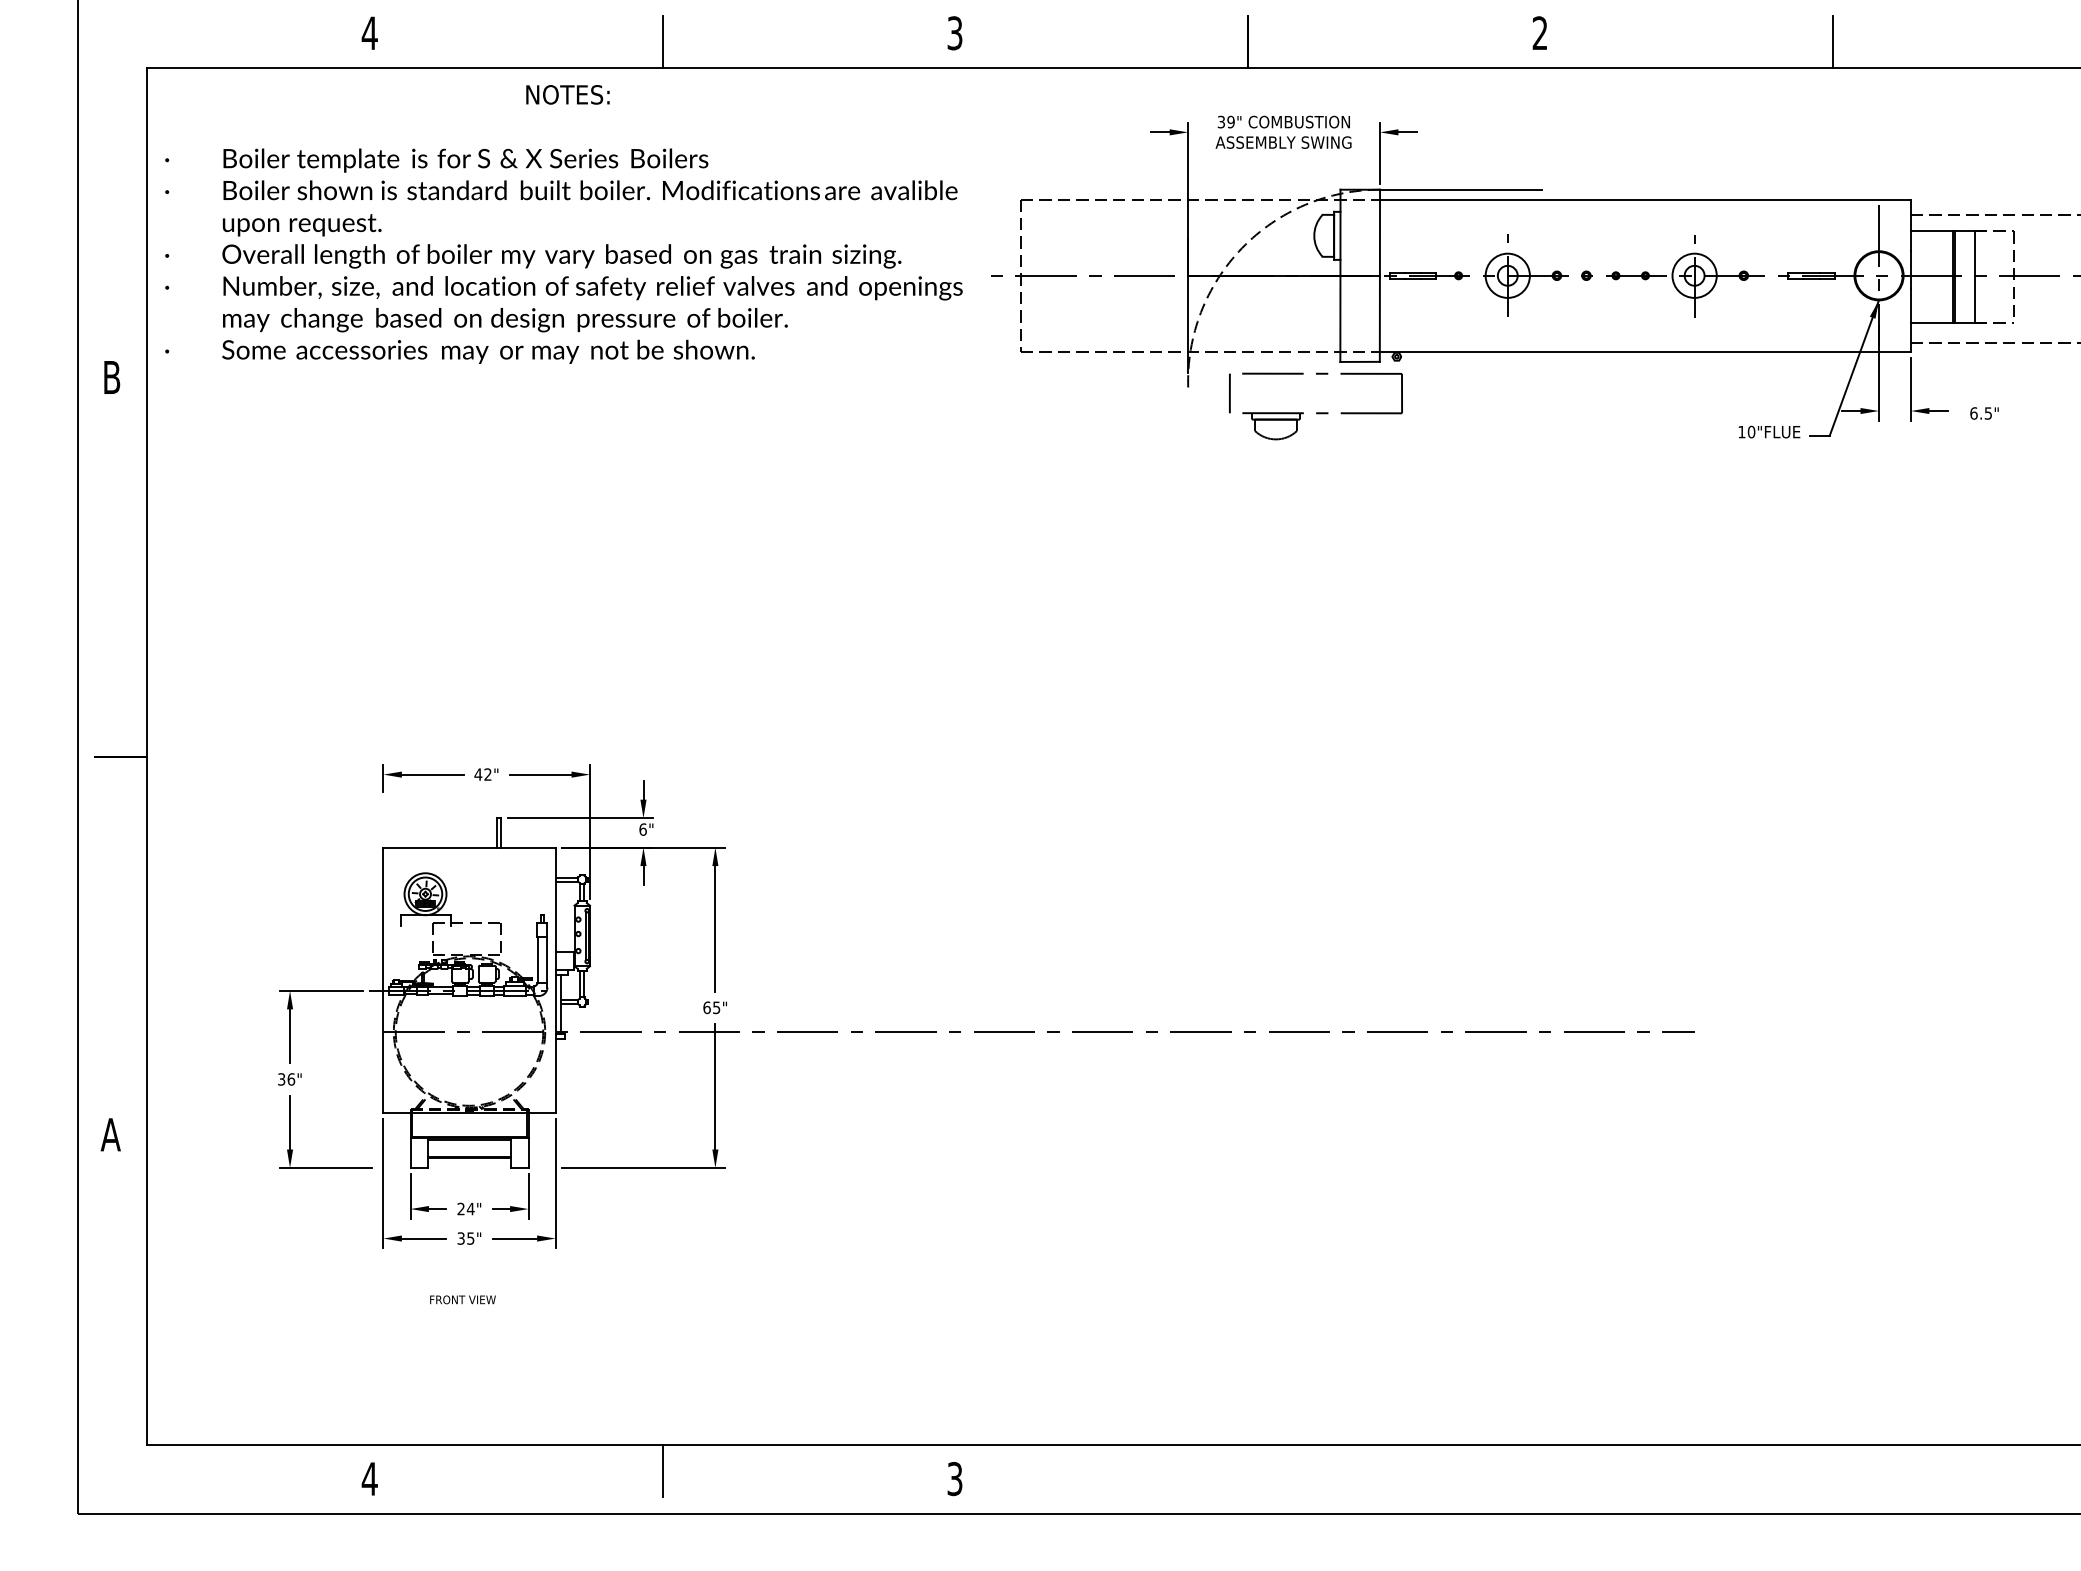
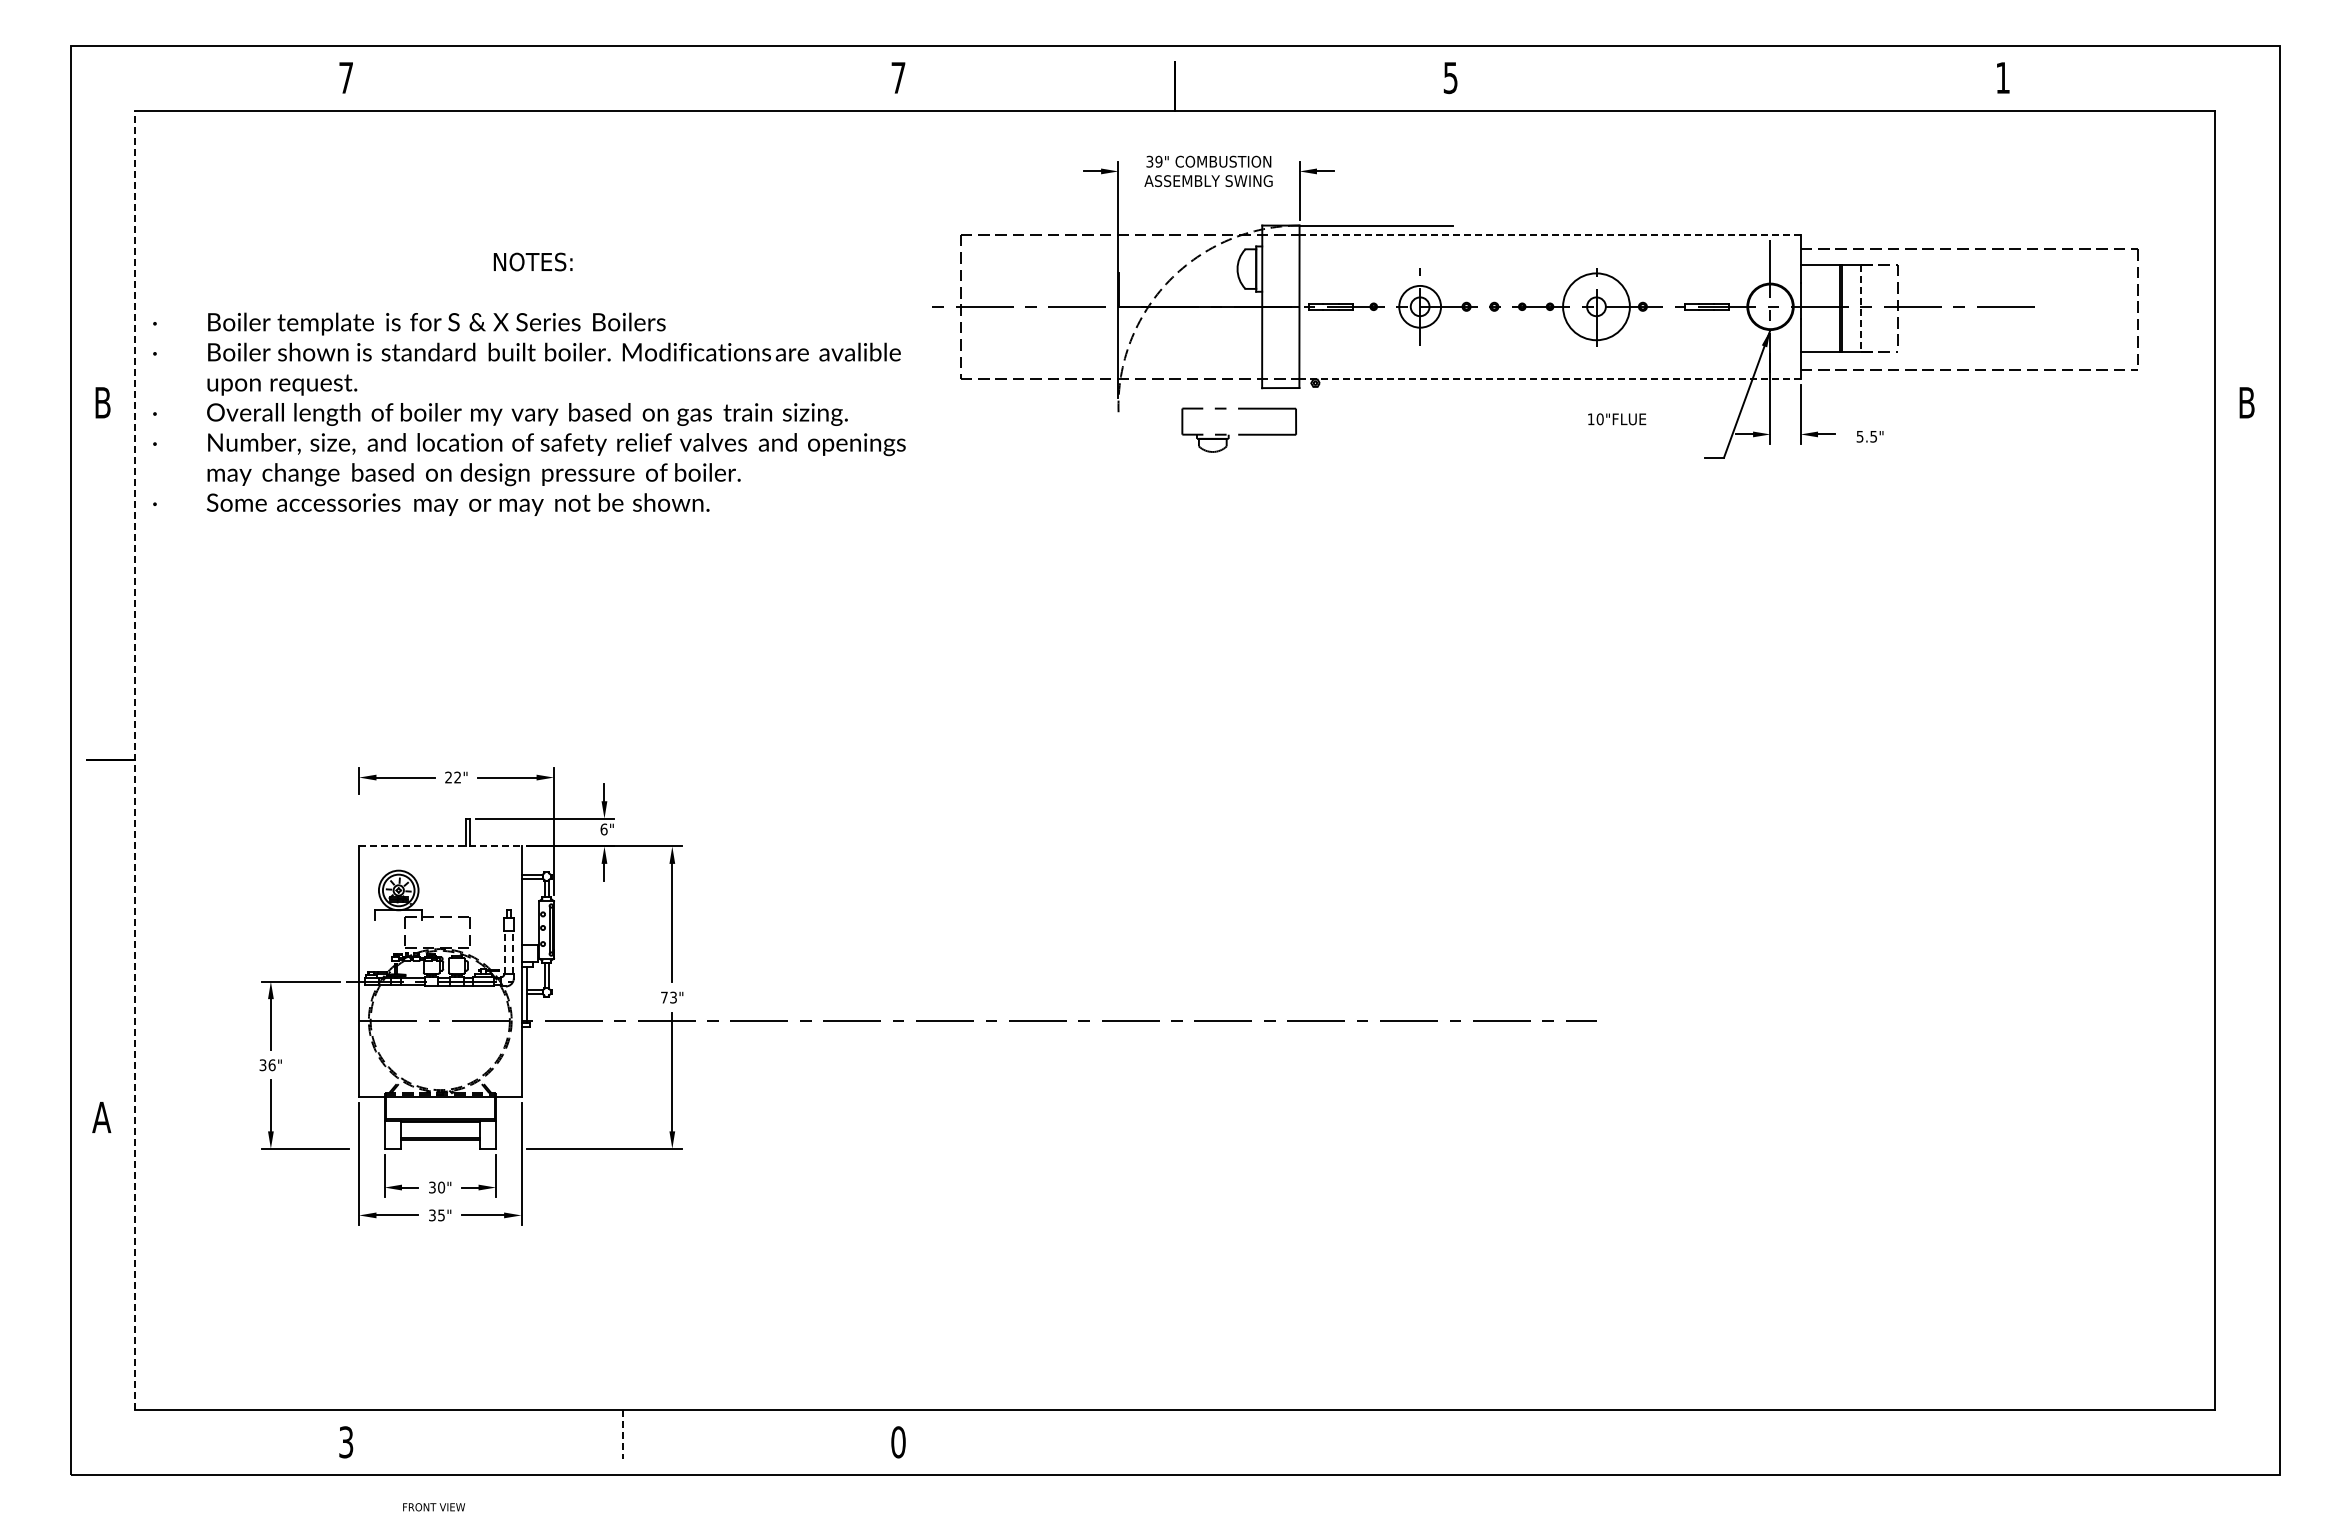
text: (369, 32) -> (345, 77), 4 -> 7
text: (955, 32) -> (898, 77), 3 -> 7
text: (1539, 32) -> (1450, 77), 2 -> 5
line: (662, 42) -> (622, 86), removed
line: (1833, 42) -> (1727, 86), removed
line: (1645, 199) -> (1550, 234), solid -> dashed
text: (564, 223) -> (529, 383), moved
circle: (1694, 275) -> (1596, 306), size x1.6
line: (1974, 277) -> (1860, 308), solid -> dashed
line: (1645, 351) -> (1550, 378), solid -> dashed
part: (1316, 406) -> (1239, 430), size x0.7
text: (1973, 413) -> (1859, 436), 6.5" -> 5.5"
text: (1769, 432) -> (1617, 419), moved
line: (146, 756) -> (135, 760), solid -> dashed
text: (478, 774) -> (448, 777), 42" -> 22"
line: (469, 847) -> (440, 846), solid -> dashed
line: (538, 959) -> (505, 952), solid -> dashed
line: (547, 959) -> (513, 952), solid -> dashed
text: (711, 1007) -> (668, 997), 65" -> 73"
text: (466, 1208) -> (437, 1187), 24" -> 30"
text: (463, 1300) -> (434, 1507), moved
line: (662, 1471) -> (622, 1435), solid -> dashed
text: (369, 1479) -> (345, 1442), 4 -> 3
text: (955, 1479) -> (898, 1442), 3 -> 0

